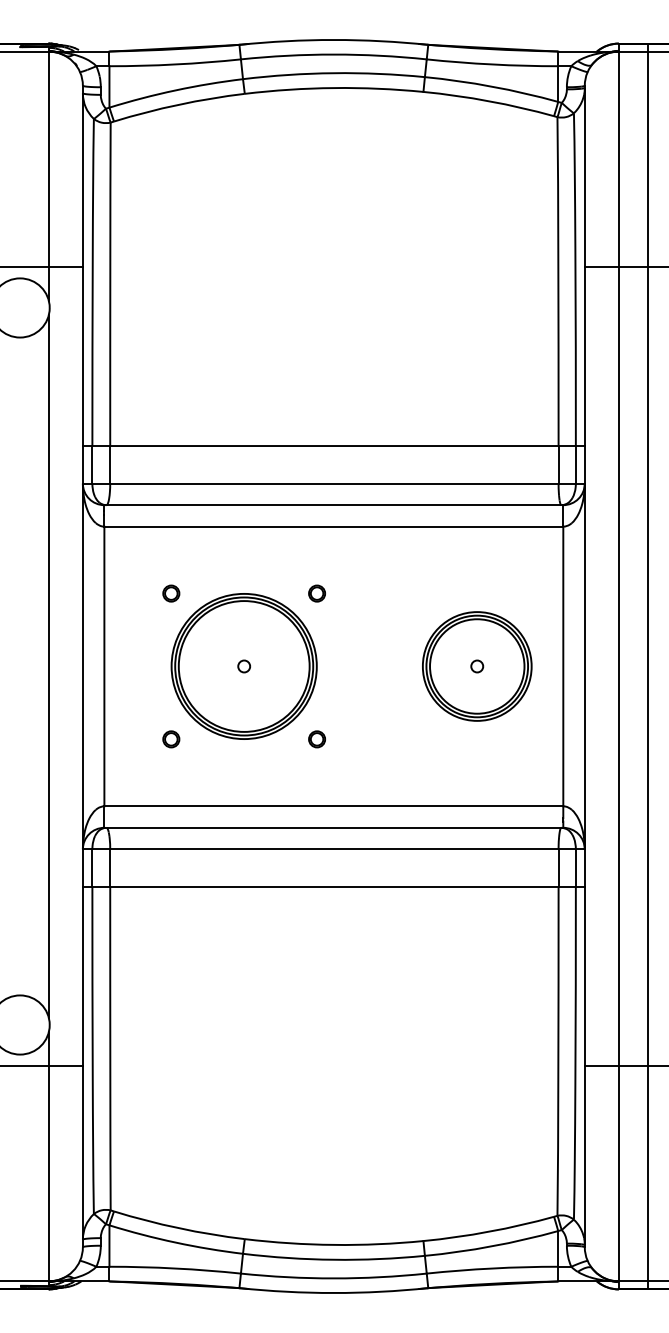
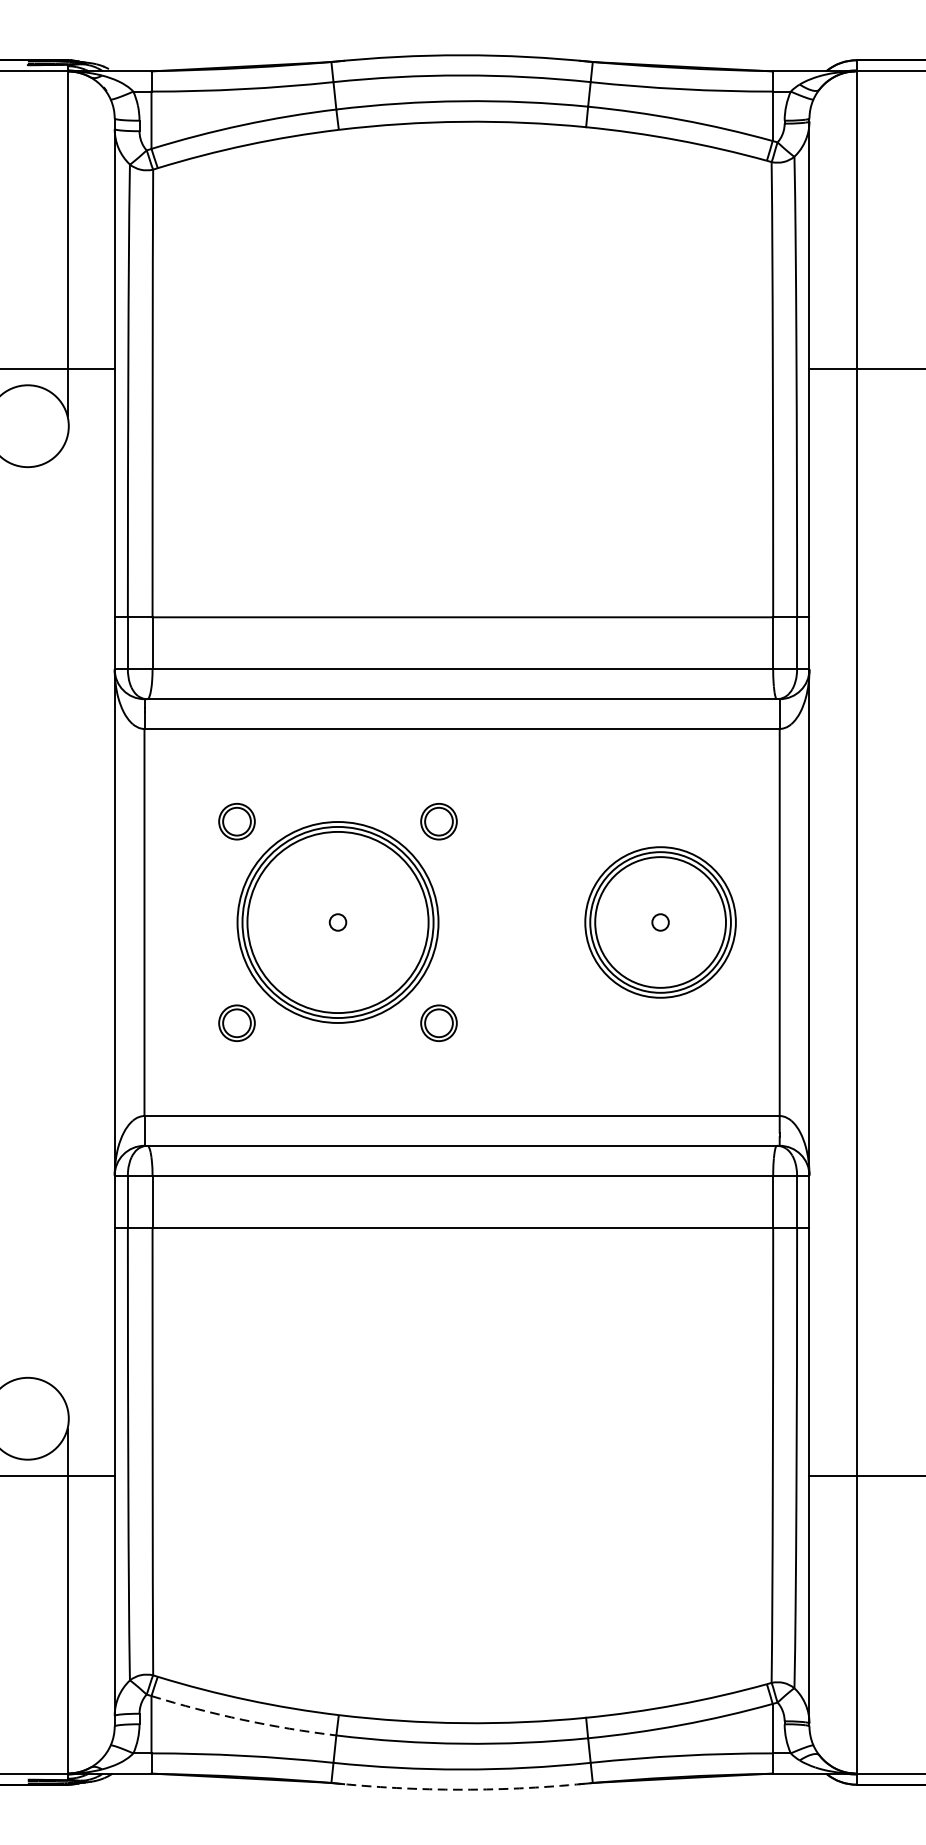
circle: (171, 593) -> (237, 821), size x1.6
circle: (316, 593) -> (438, 821), size x1.6
line: (48, 666) -> (67, 922), removed
line: (647, 666) -> (896, 922), removed
circle: (171, 739) -> (237, 1023), size x1.6
circle: (316, 739) -> (438, 1023), size x1.6
arc: (175, 1242) -> (242, 1719), solid -> dashed
arc: (333, 1293) -> (461, 1790), solid -> dashed

